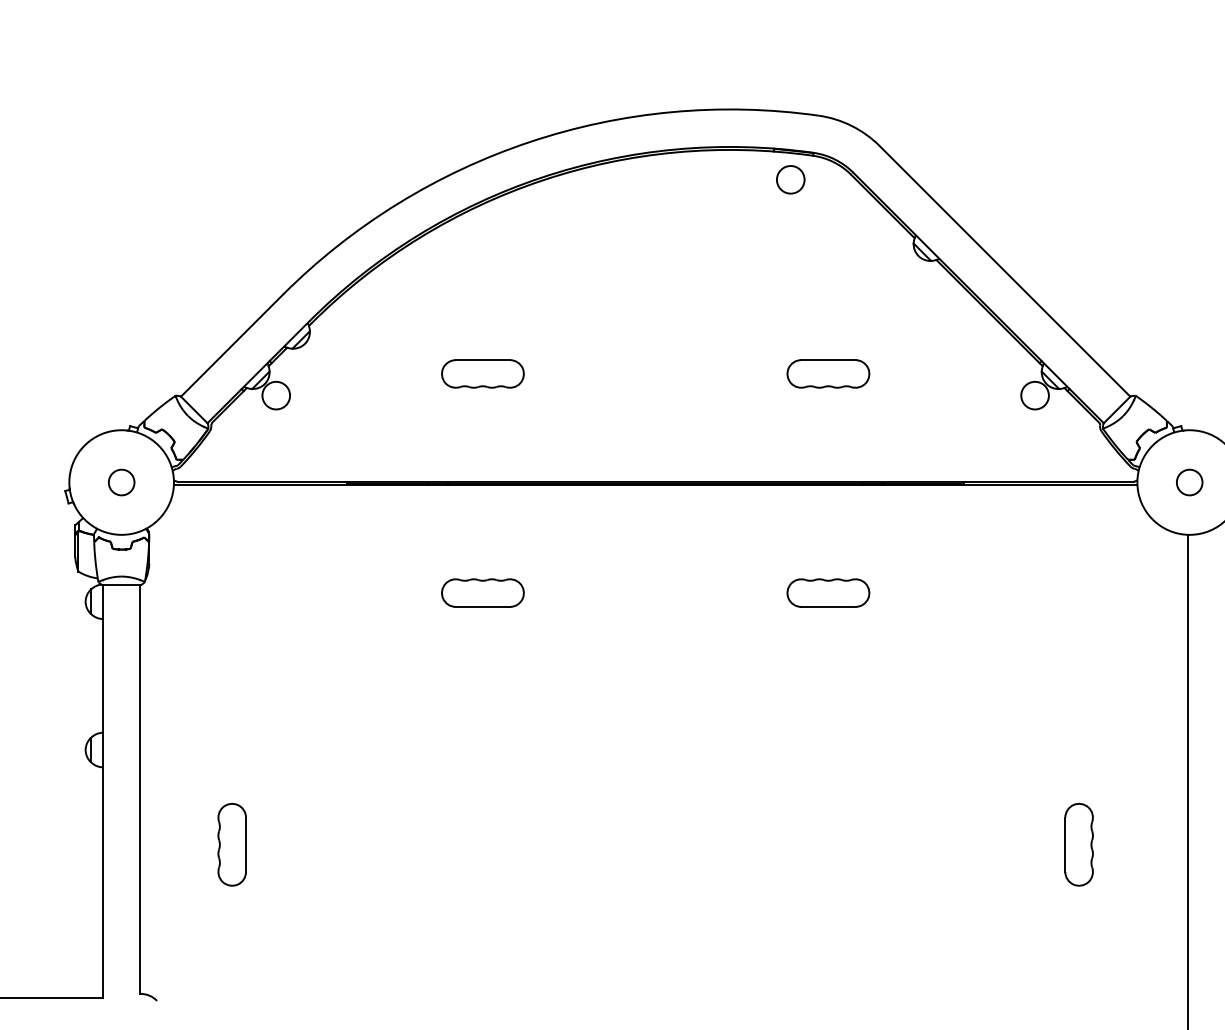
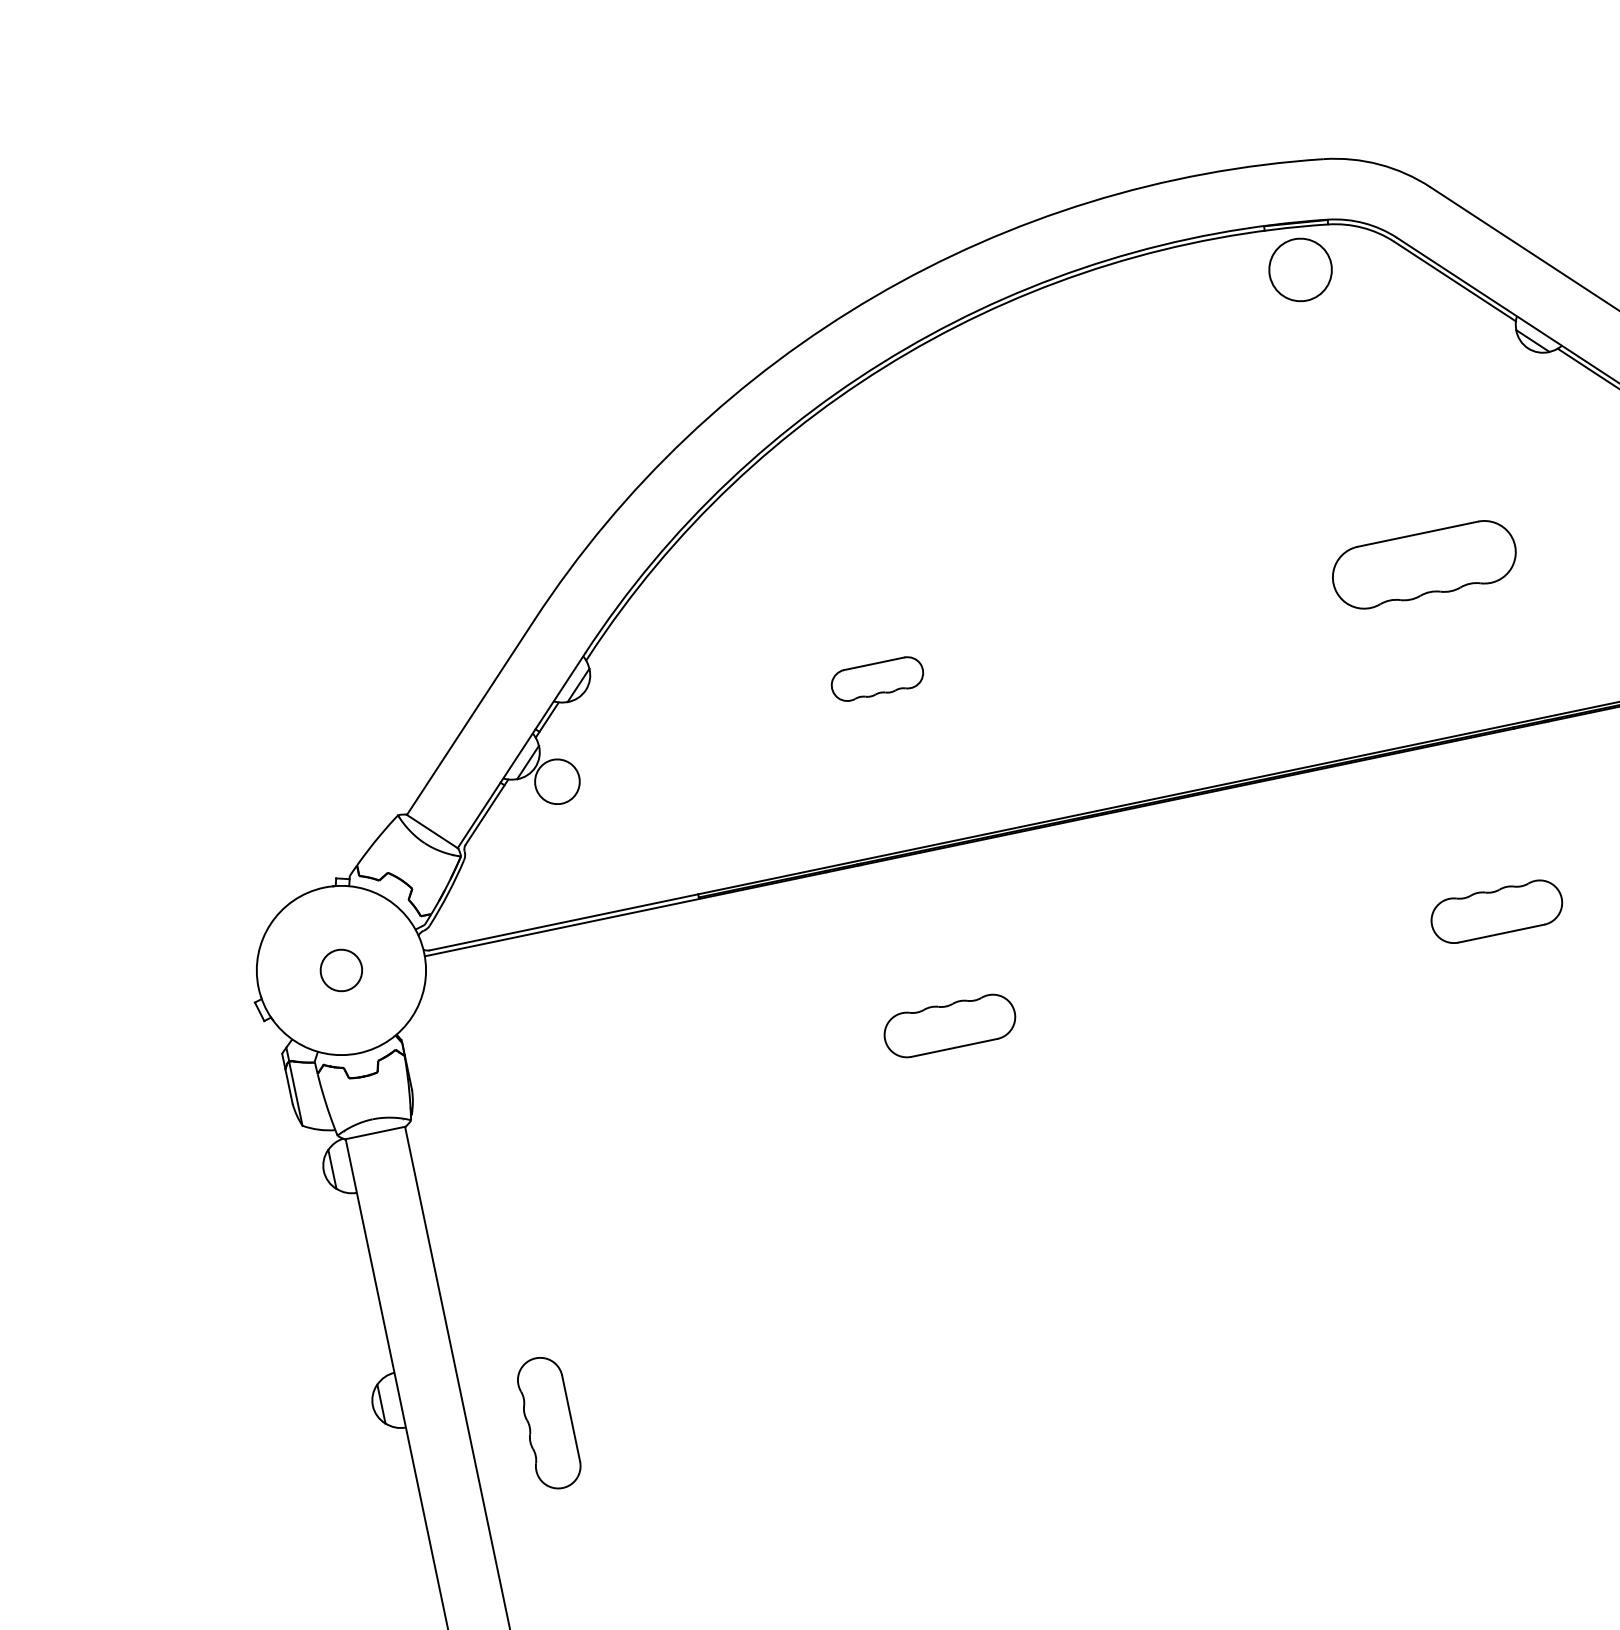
circle: (790, 179) -> (1300, 269), size x1.4
part: (482, 373) -> (876, 678), size x0.7
part: (828, 373) -> (1424, 564), size x1.4
part: (231, 844) -> (548, 1422), moved

